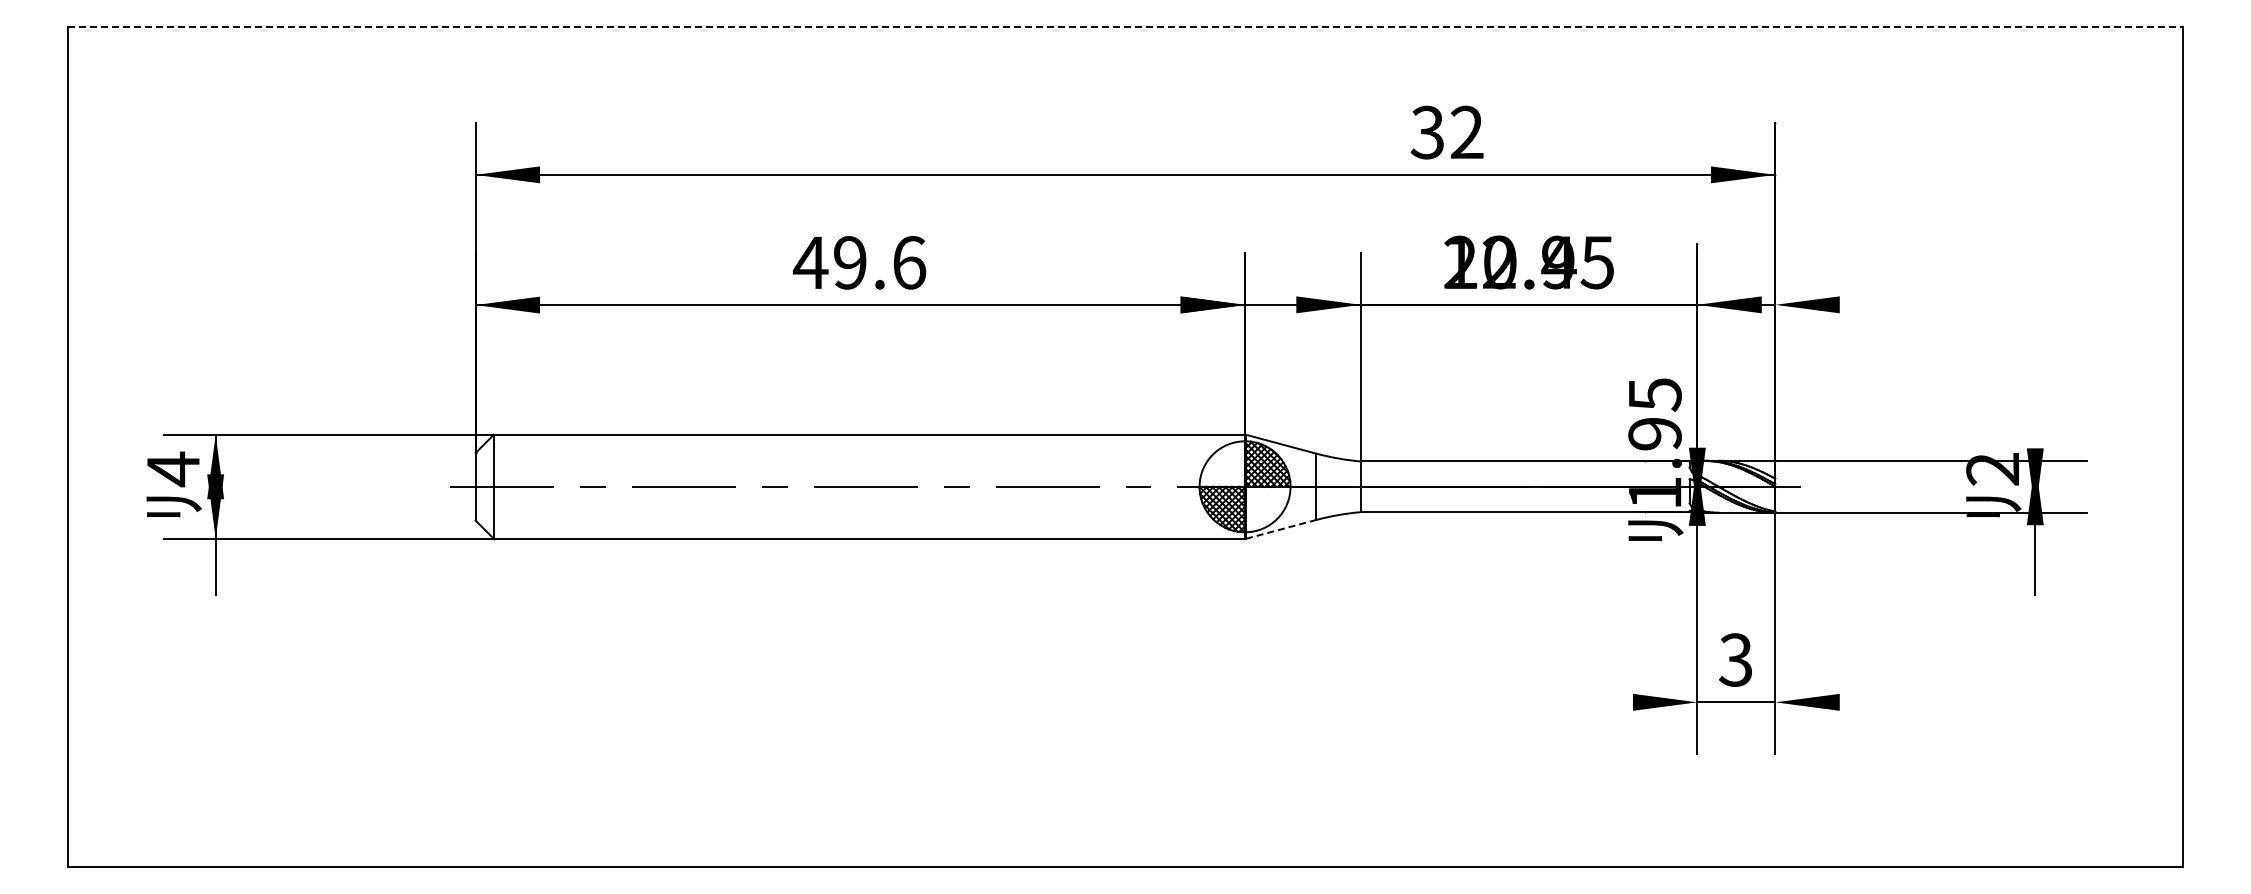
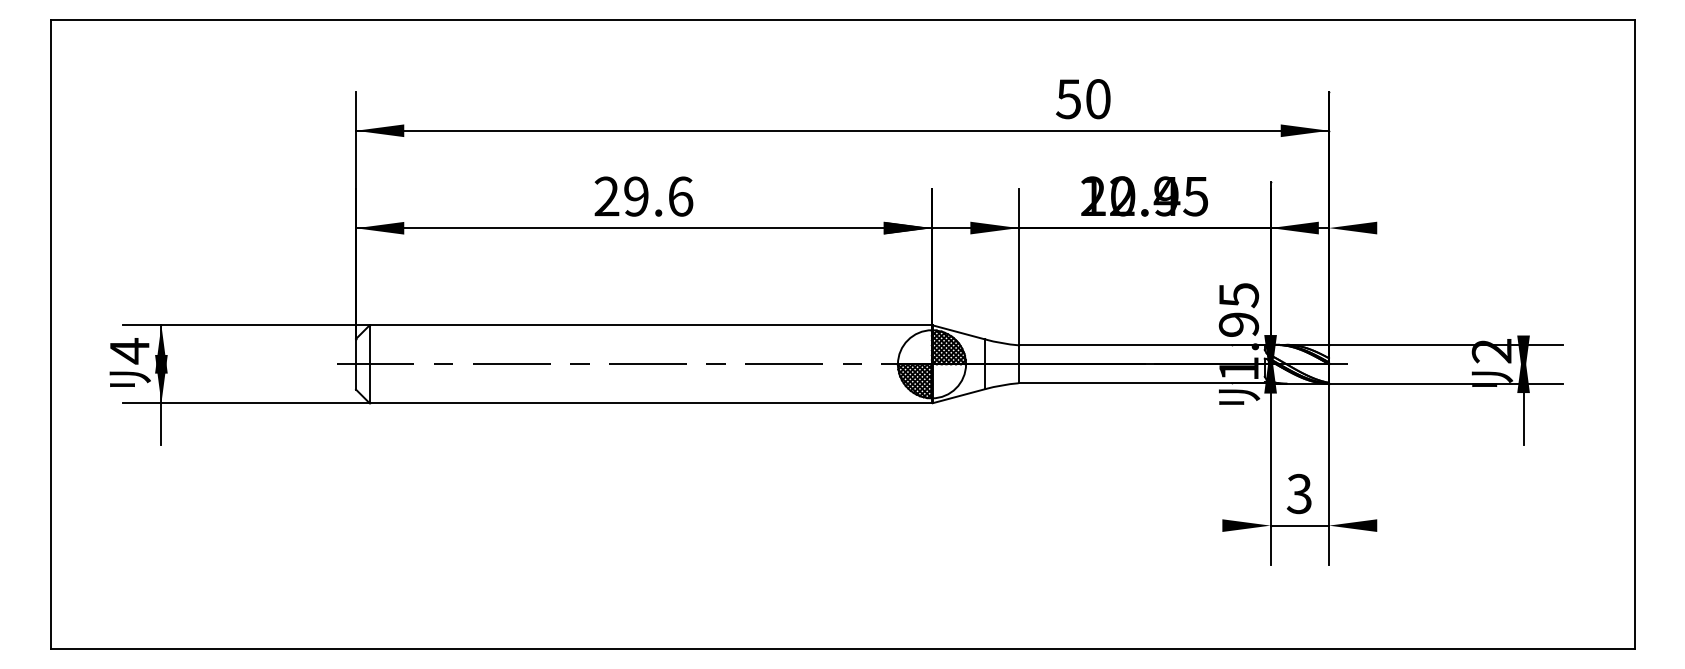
line: (1125, 26) -> (842, 19), dashed -> solid
text: (1446, 132) -> (1082, 99), 32 -> 50
text: (810, 262) -> (606, 196), 49.6 -> 29.6
line: (1281, 529) -> (959, 396), dashed -> solid

